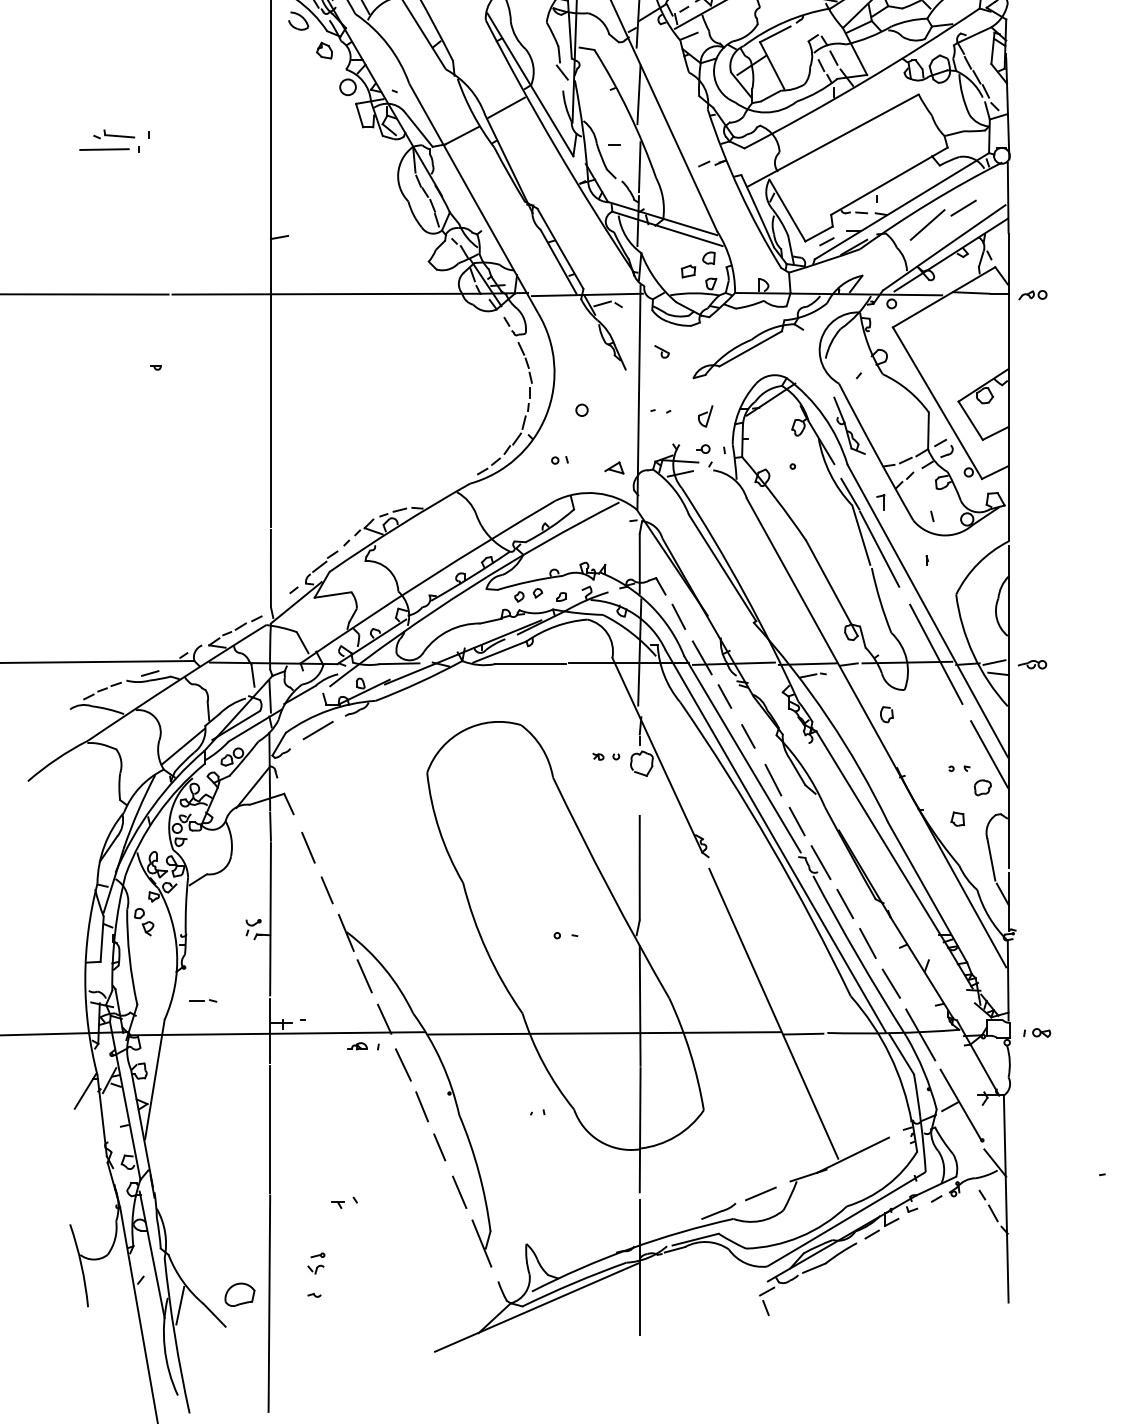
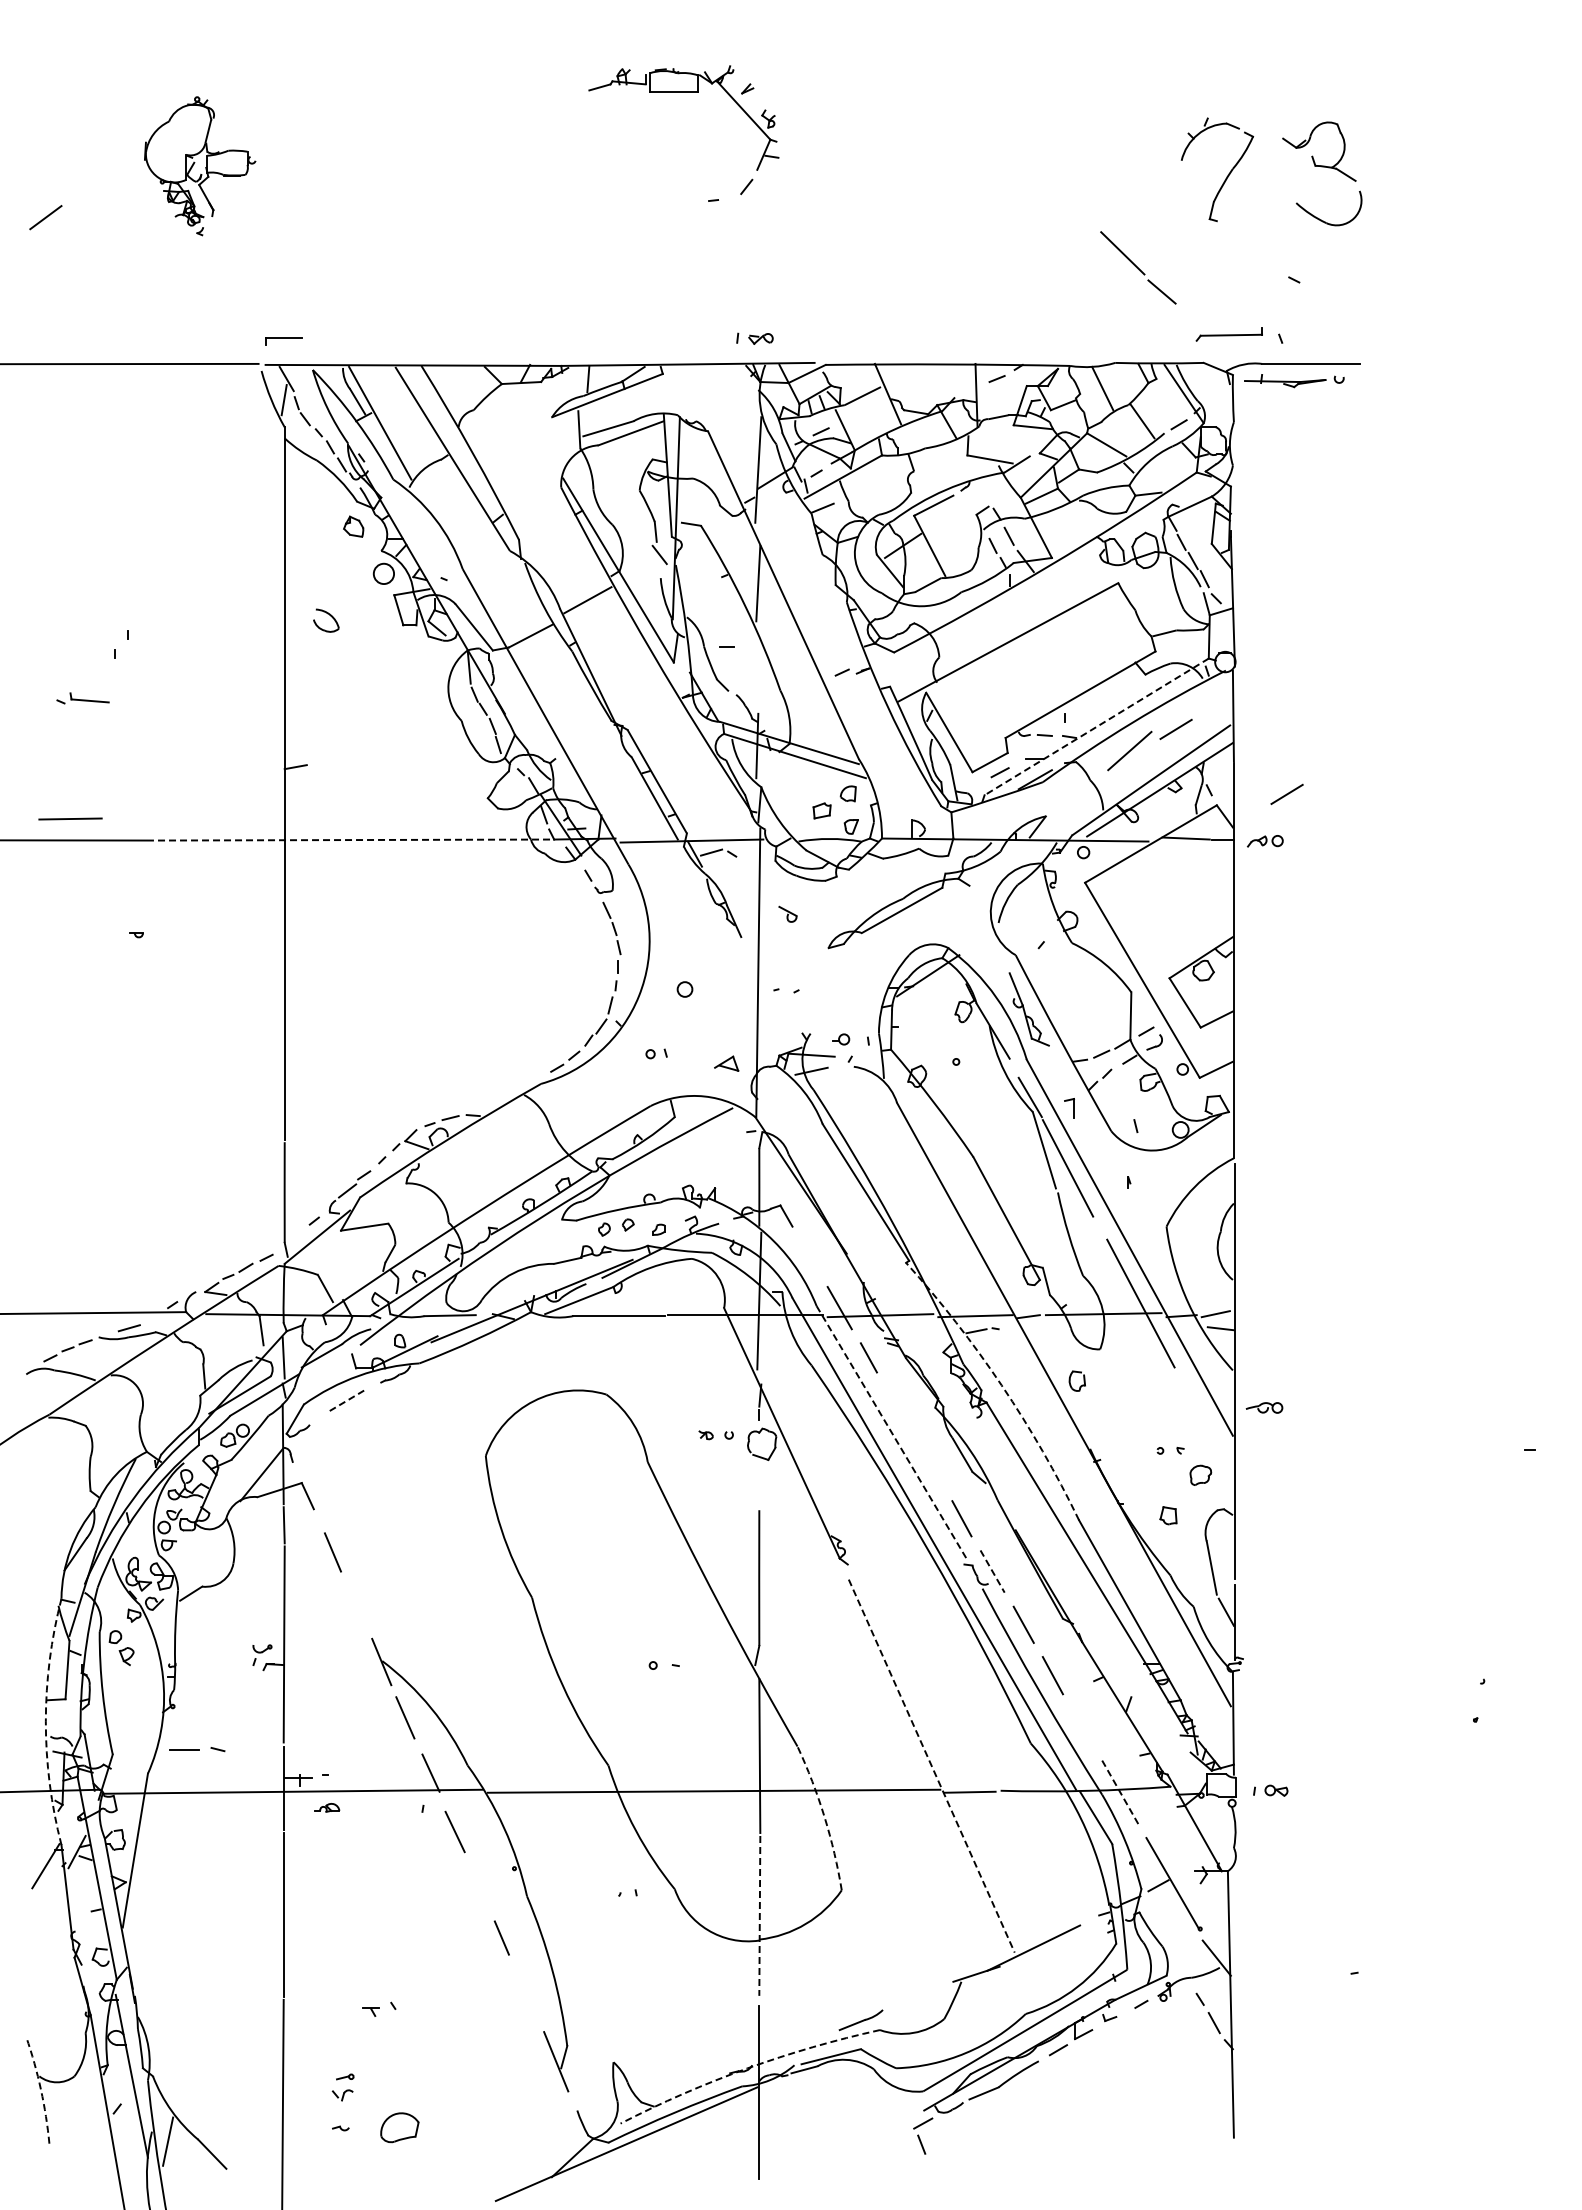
part: (298, 20) -> (326, 620), moved
part: (113, 134) -> (82, 698), moved
line: (104, 149) -> (70, 818), moved
line: (639, 167) -> (759, 676), removed
line: (901, 206) -> (1096, 727), solid -> dashed
line: (1049, 257) -> (1286, 793), added
line: (326, 294) -> (356, 840), solid -> dashed
part: (705, 416) -> (843, 997), removed
line: (678, 616) -> (809, 1254), removed
part: (1032, 664) -> (1264, 1407), moved
arc: (827, 718) -> (1001, 1385), solid -> dashed
line: (318, 730) -> (345, 1401), solid -> dashed
line: (748, 735) -> (899, 1408), removed
line: (182, 746) -> (171, 1421), removed
line: (742, 754) -> (891, 1432), solid -> dashed
line: (988, 754) -> (1208, 1432), removed
line: (773, 780) -> (931, 1465), removed
line: (820, 862) -> (992, 1571), solid -> dashed
line: (327, 889) -> (357, 1606), removed
arc: (85, 979) -> (45, 1721), solid -> dashed
line: (891, 983) -> (1083, 1727), removed
part: (203, 1000) -> (197, 1749), size x1.6
line: (773, 1014) -> (931, 1766), solid -> dashed
line: (920, 1035) -> (1120, 1793), solid -> dashed
part: (357, 1045) -> (327, 1807), moved
arc: (690, 1052) -> (824, 1816), solid -> dashed
line: (421, 1106) -> (478, 1885), removed
line: (639, 1129) -> (759, 1915), solid -> dashed
line: (459, 1192) -> (527, 1995), removed
line: (761, 1193) -> (915, 1997), removed
arc: (630, 1248) -> (747, 2068), solid -> dashed
arc: (81, 1265) -> (40, 2089), solid -> dashed
part: (239, 1294) -> (399, 2127), moved

